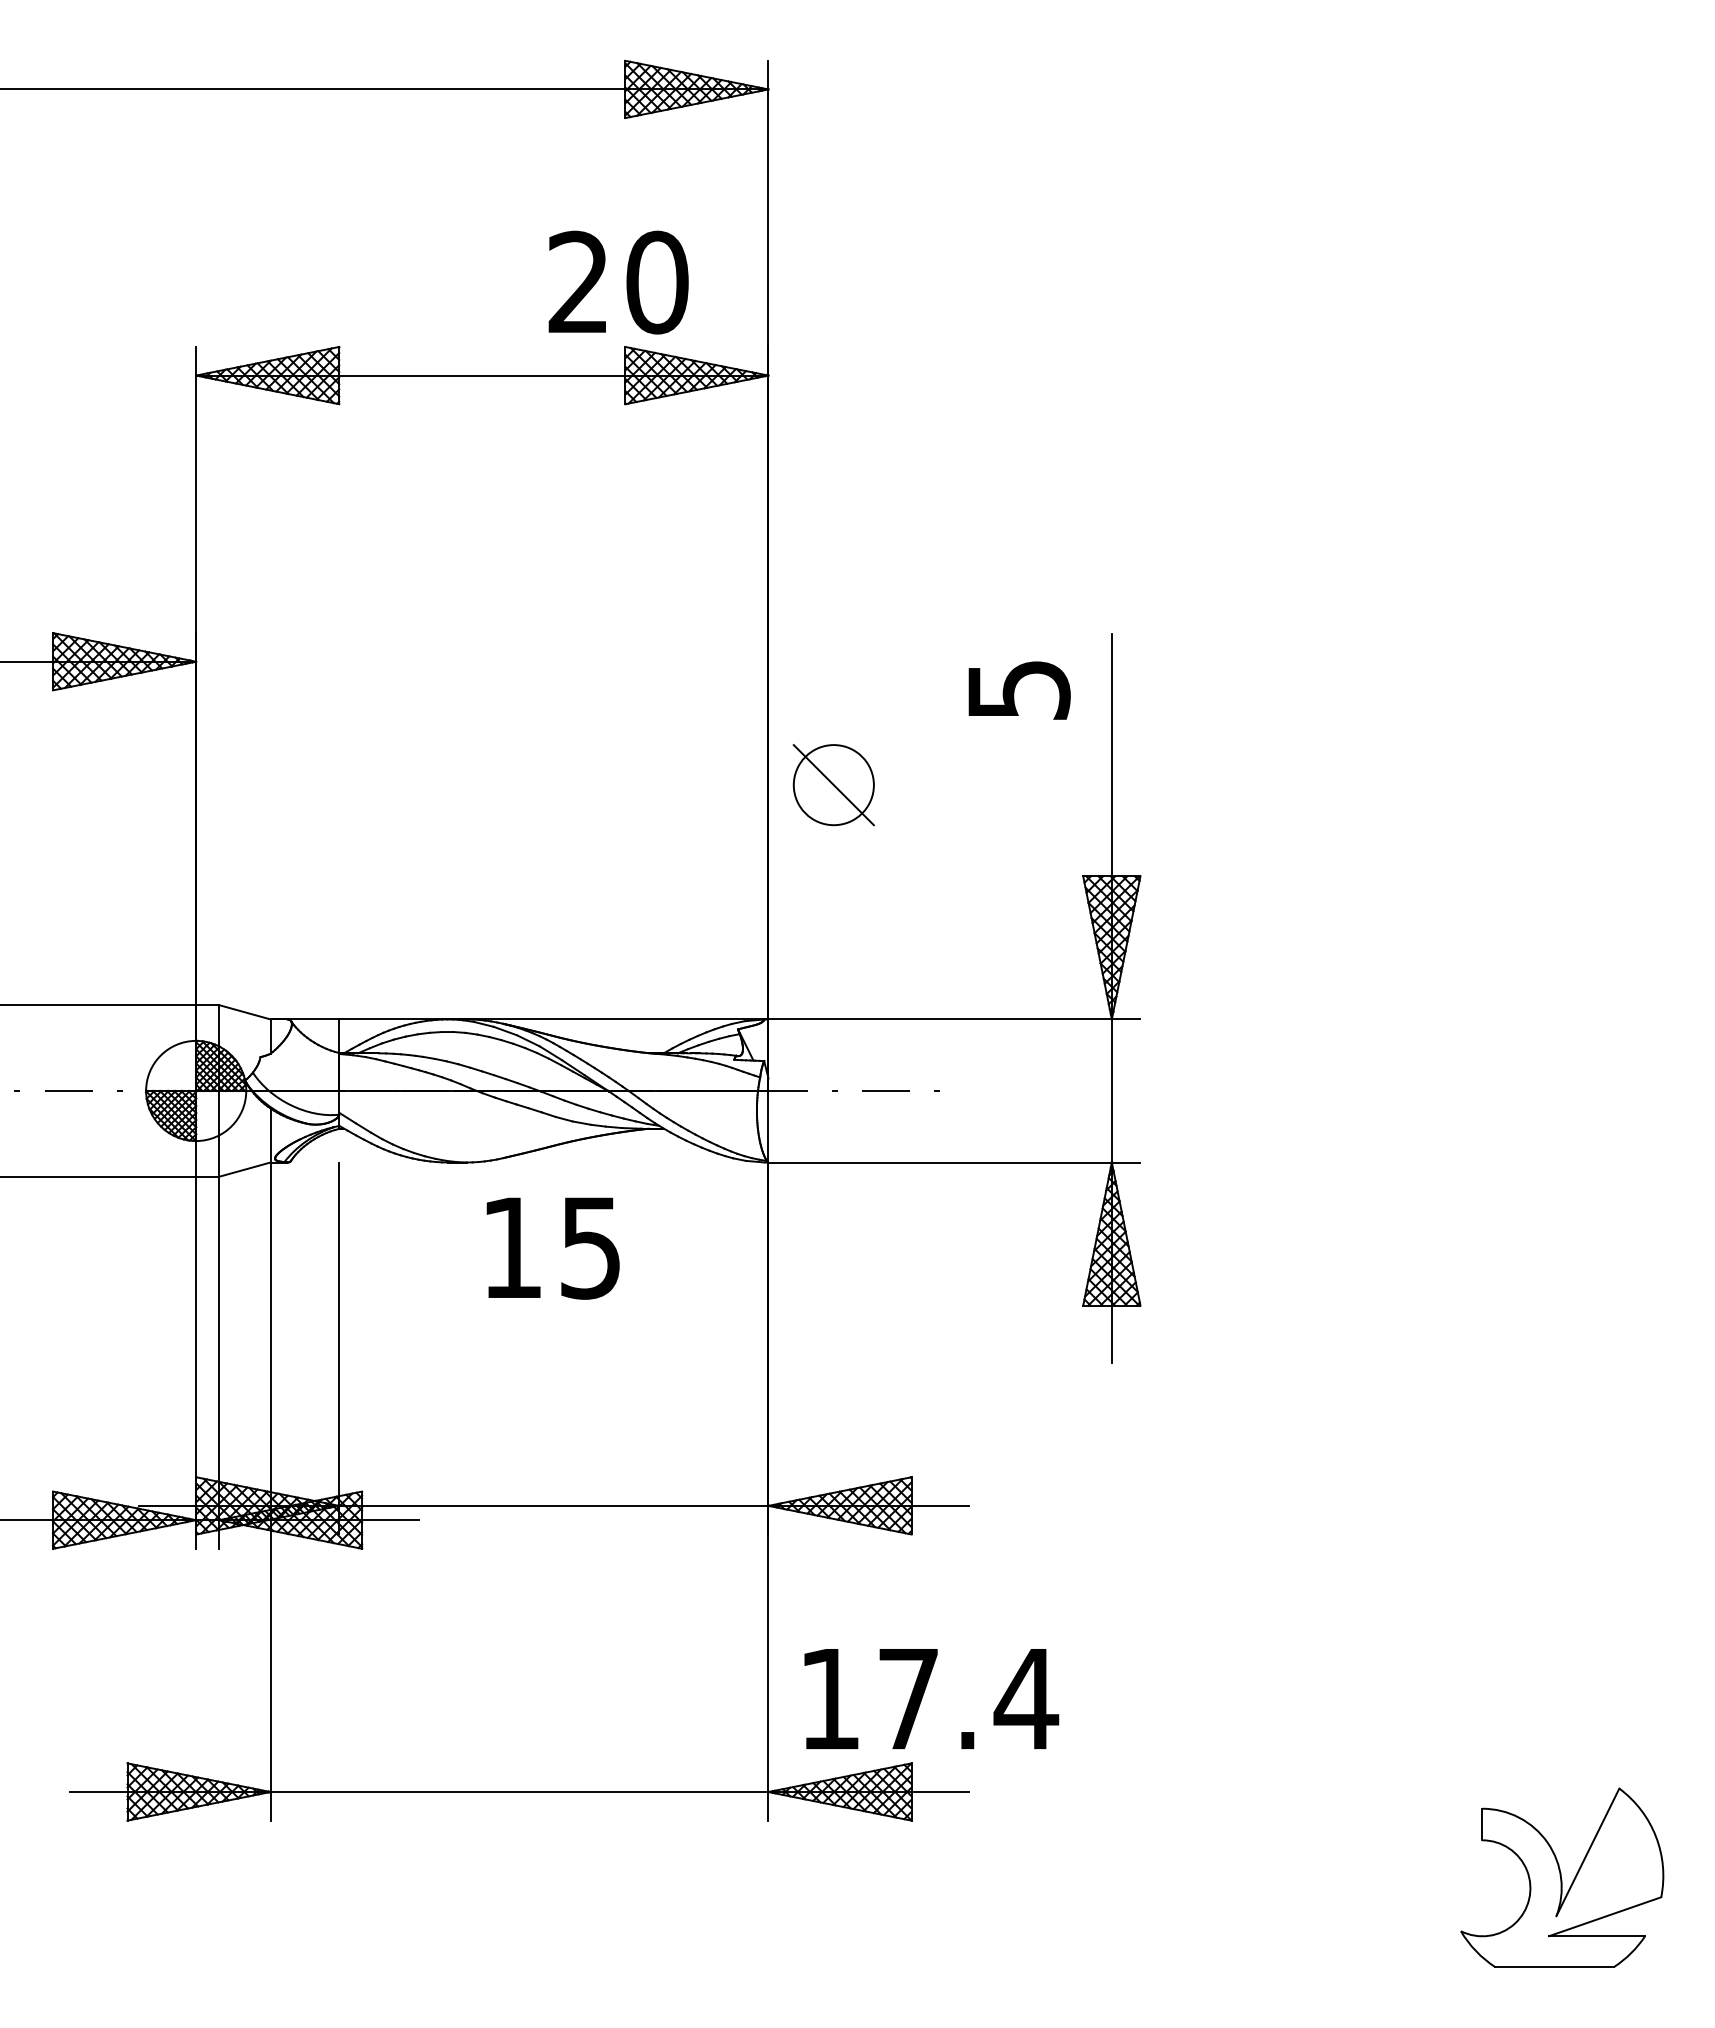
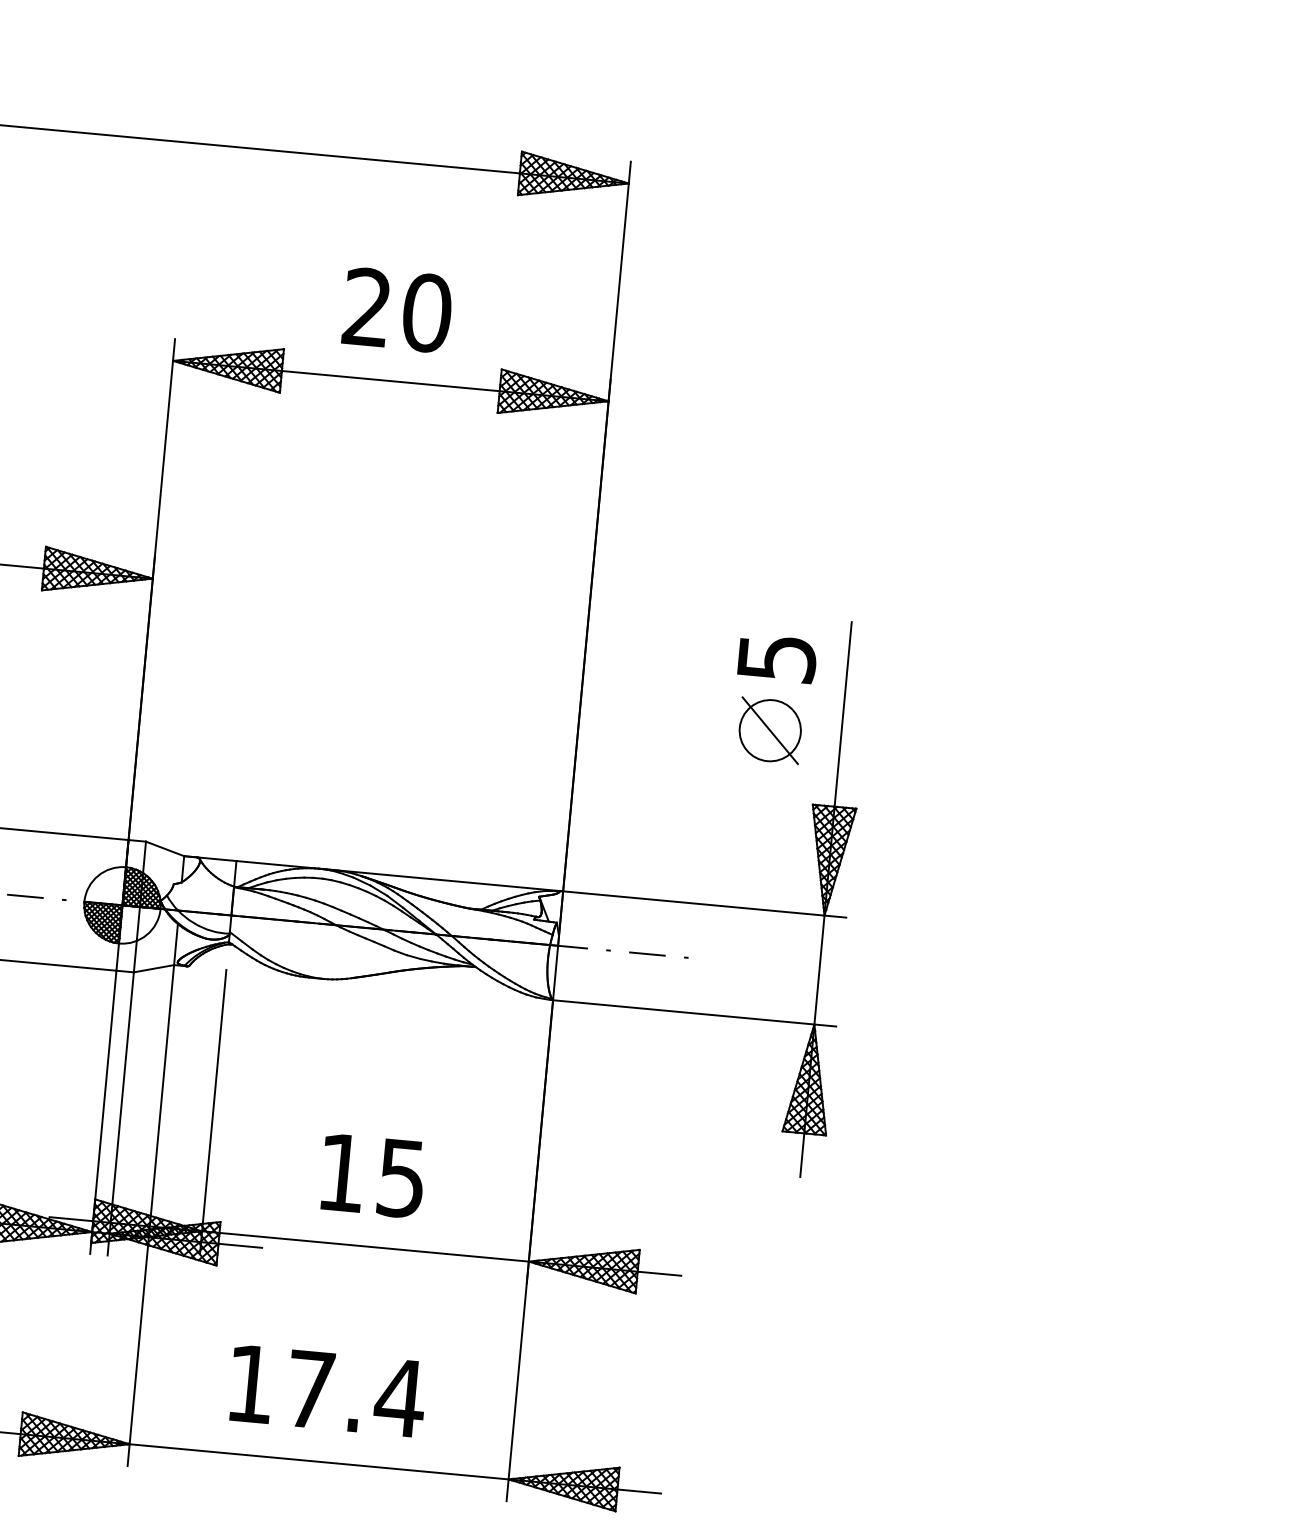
text: (618, 282) -> (397, 310), moved
part: (833, 785) -> (769, 730), moved
text: (552, 1248) -> (372, 1176), moved
text: (931, 1698) -> (327, 1390), moved

